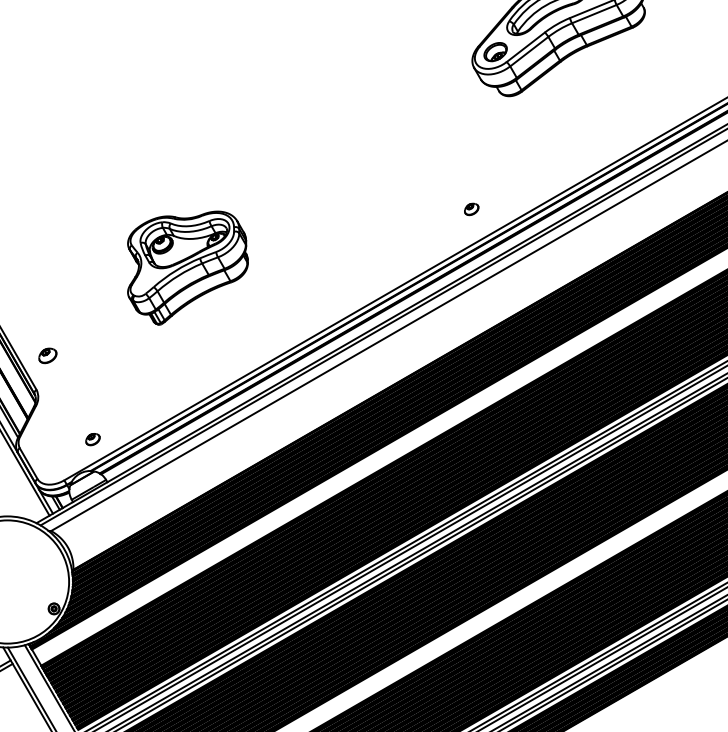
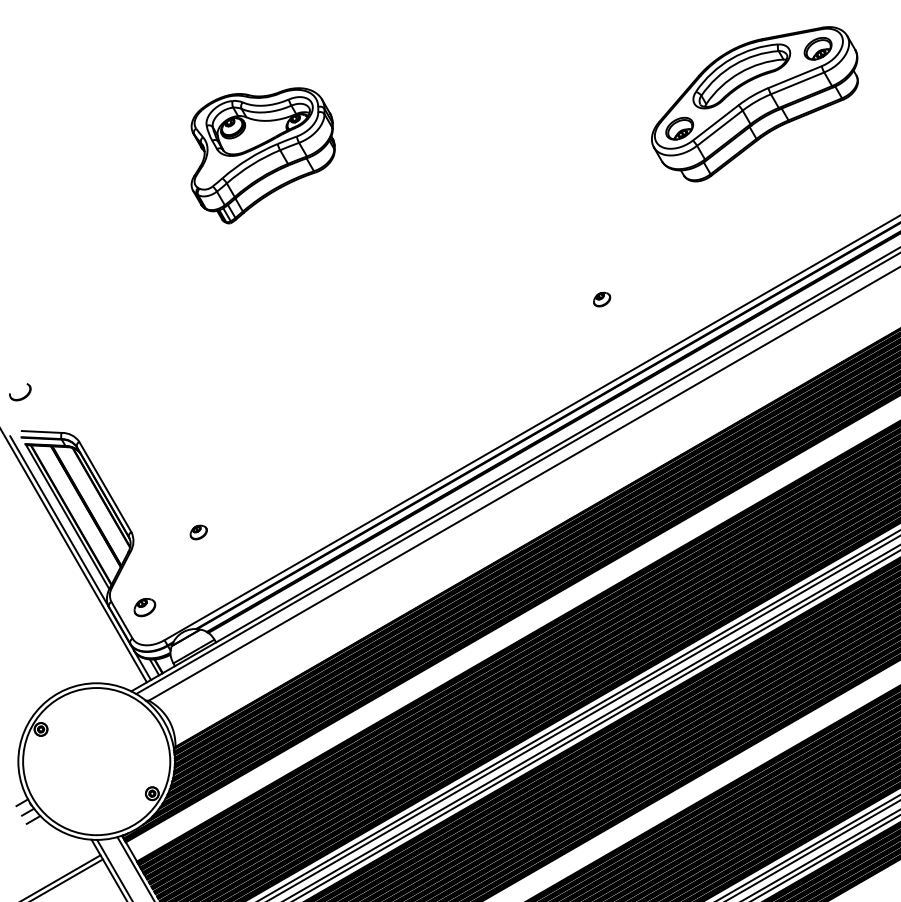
part: (472, 209) -> (602, 299), moved
part: (187, 267) -> (262, 155), moved
part: (47, 355) -> (144, 607), moved
part: (92, 439) -> (198, 532), moved

